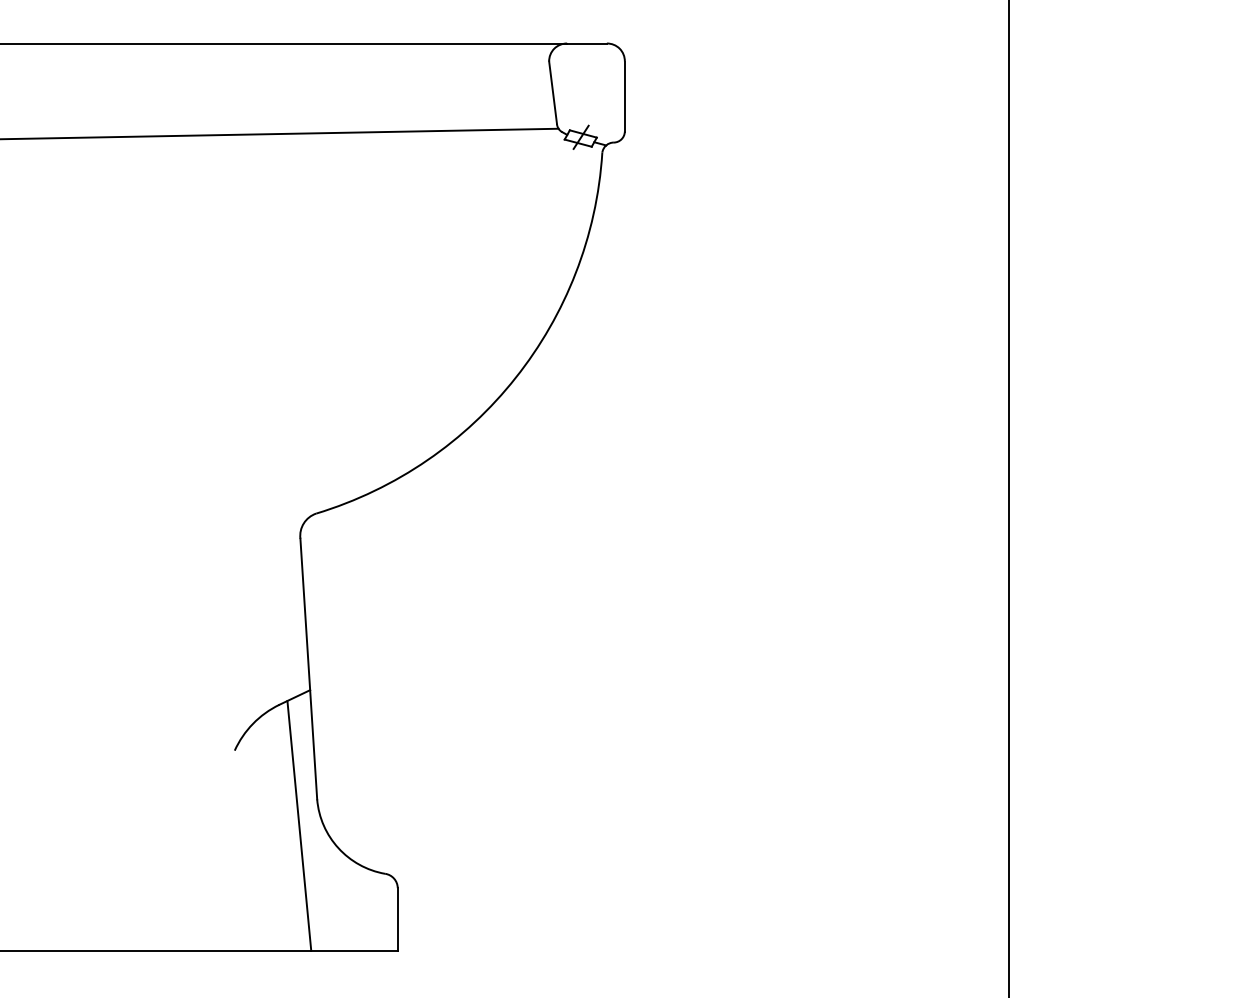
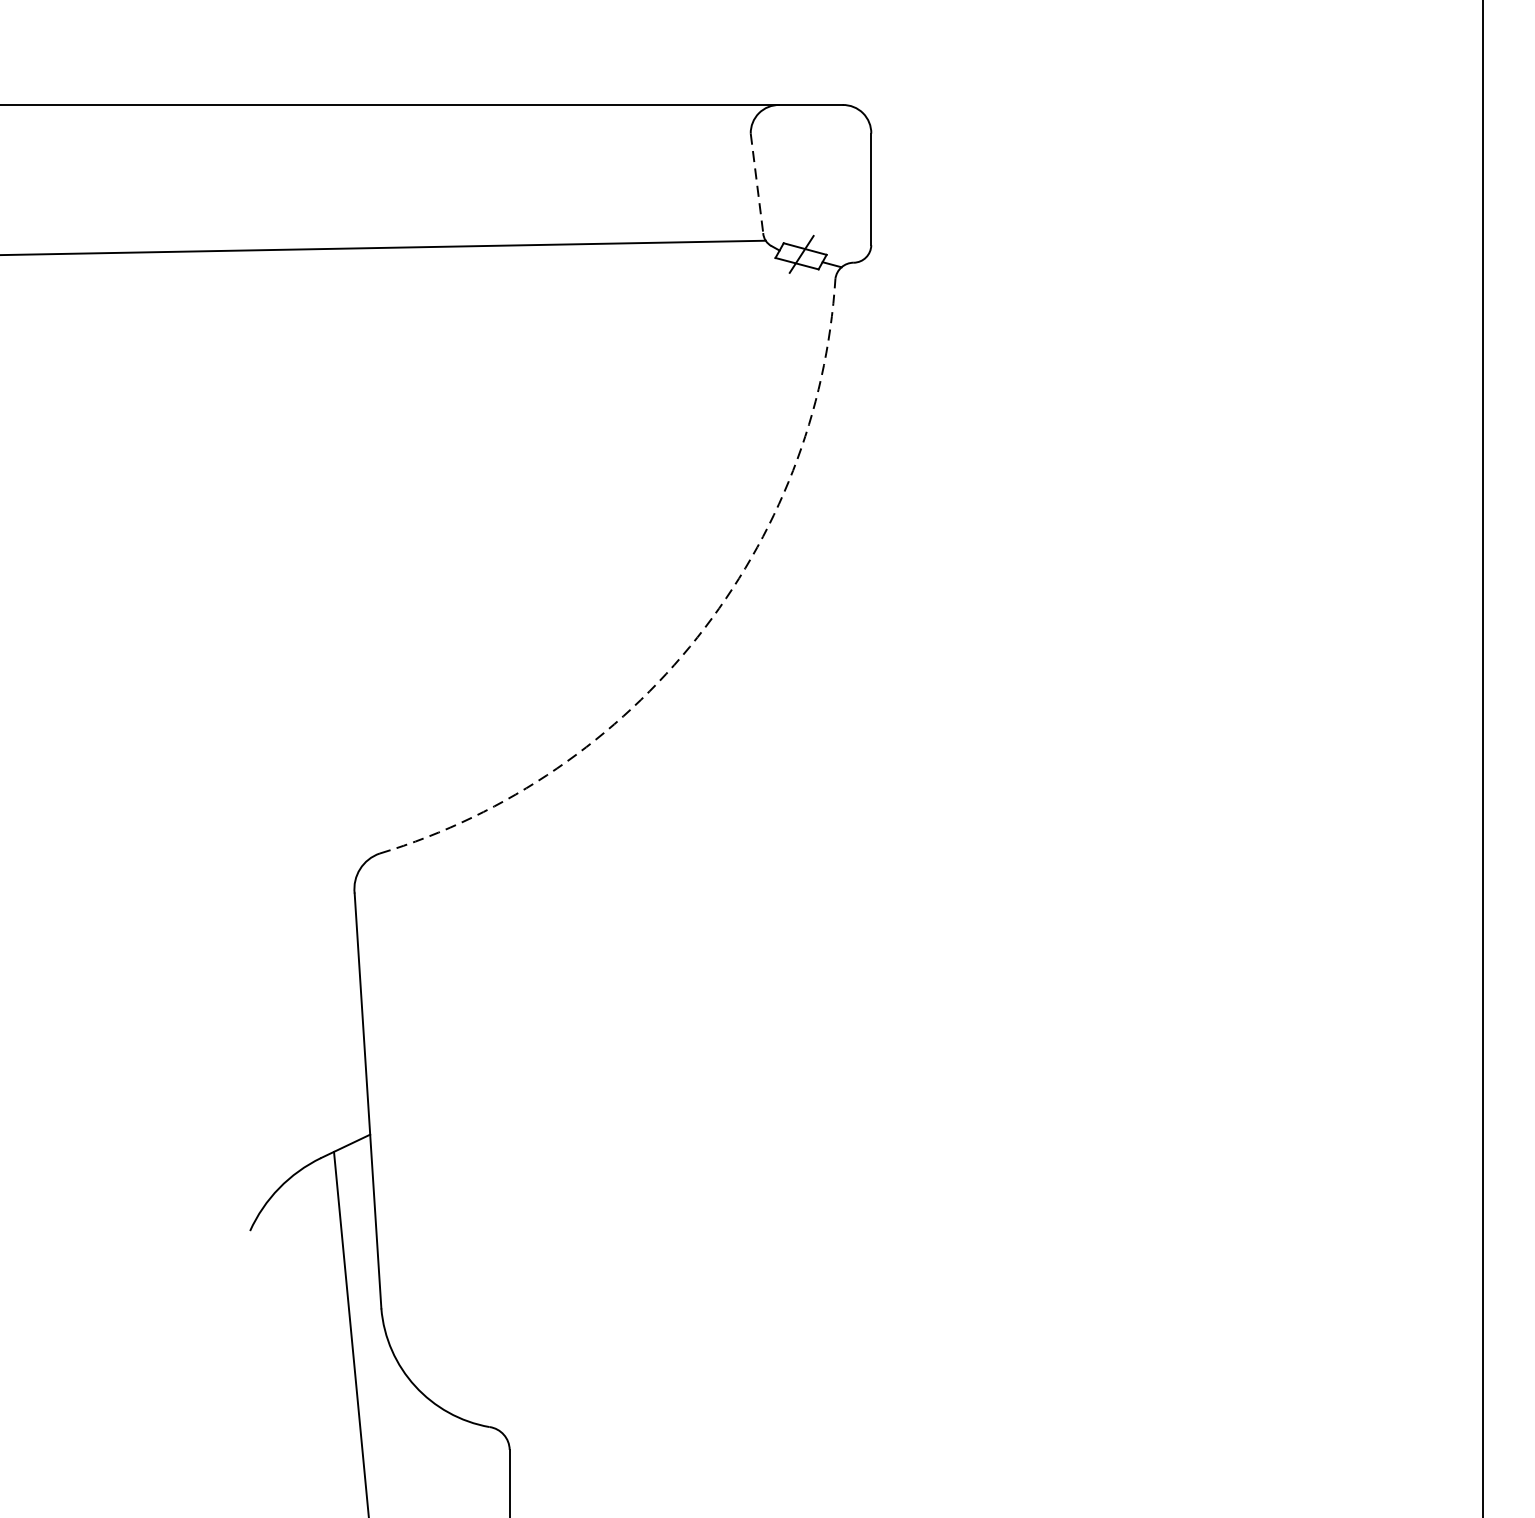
line: (553, 93) -> (757, 184), solid -> dashed
arc: (515, 377) -> (697, 636), solid -> dashed

